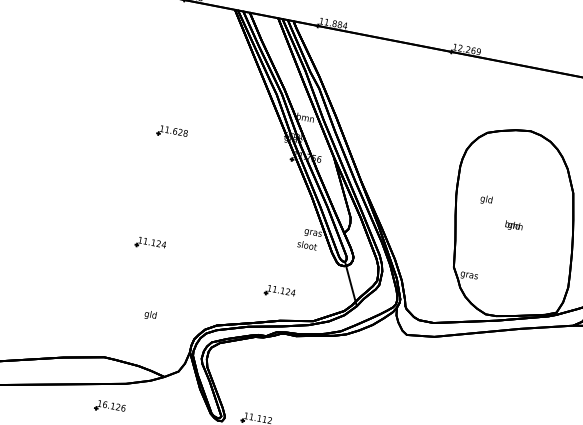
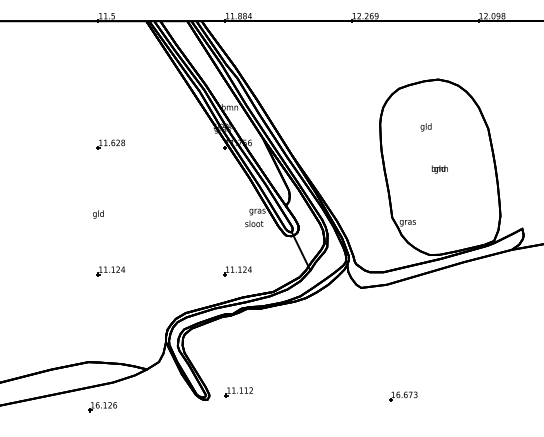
text: (485, 200) -> (425, 127), moved
part: (150, 244) -> (110, 271), moved
text: (150, 315) -> (98, 214), moved

